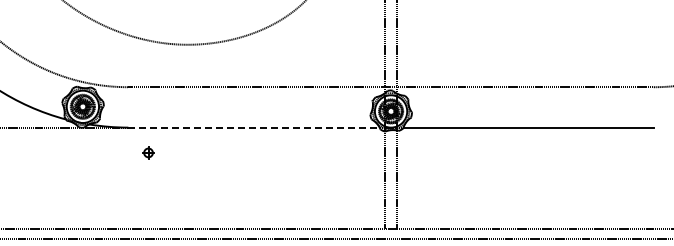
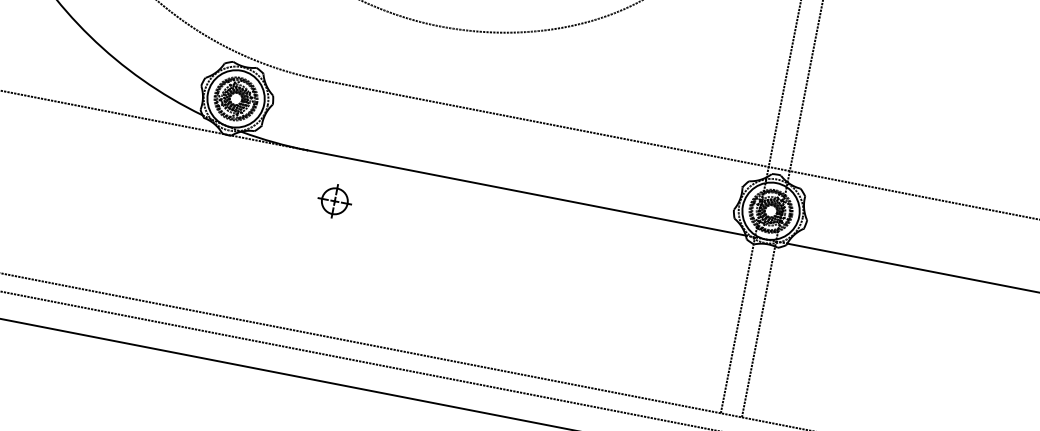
line: (254, 127) -> (527, 192), dashed -> solid
part: (148, 152) -> (334, 200), size x1.67

